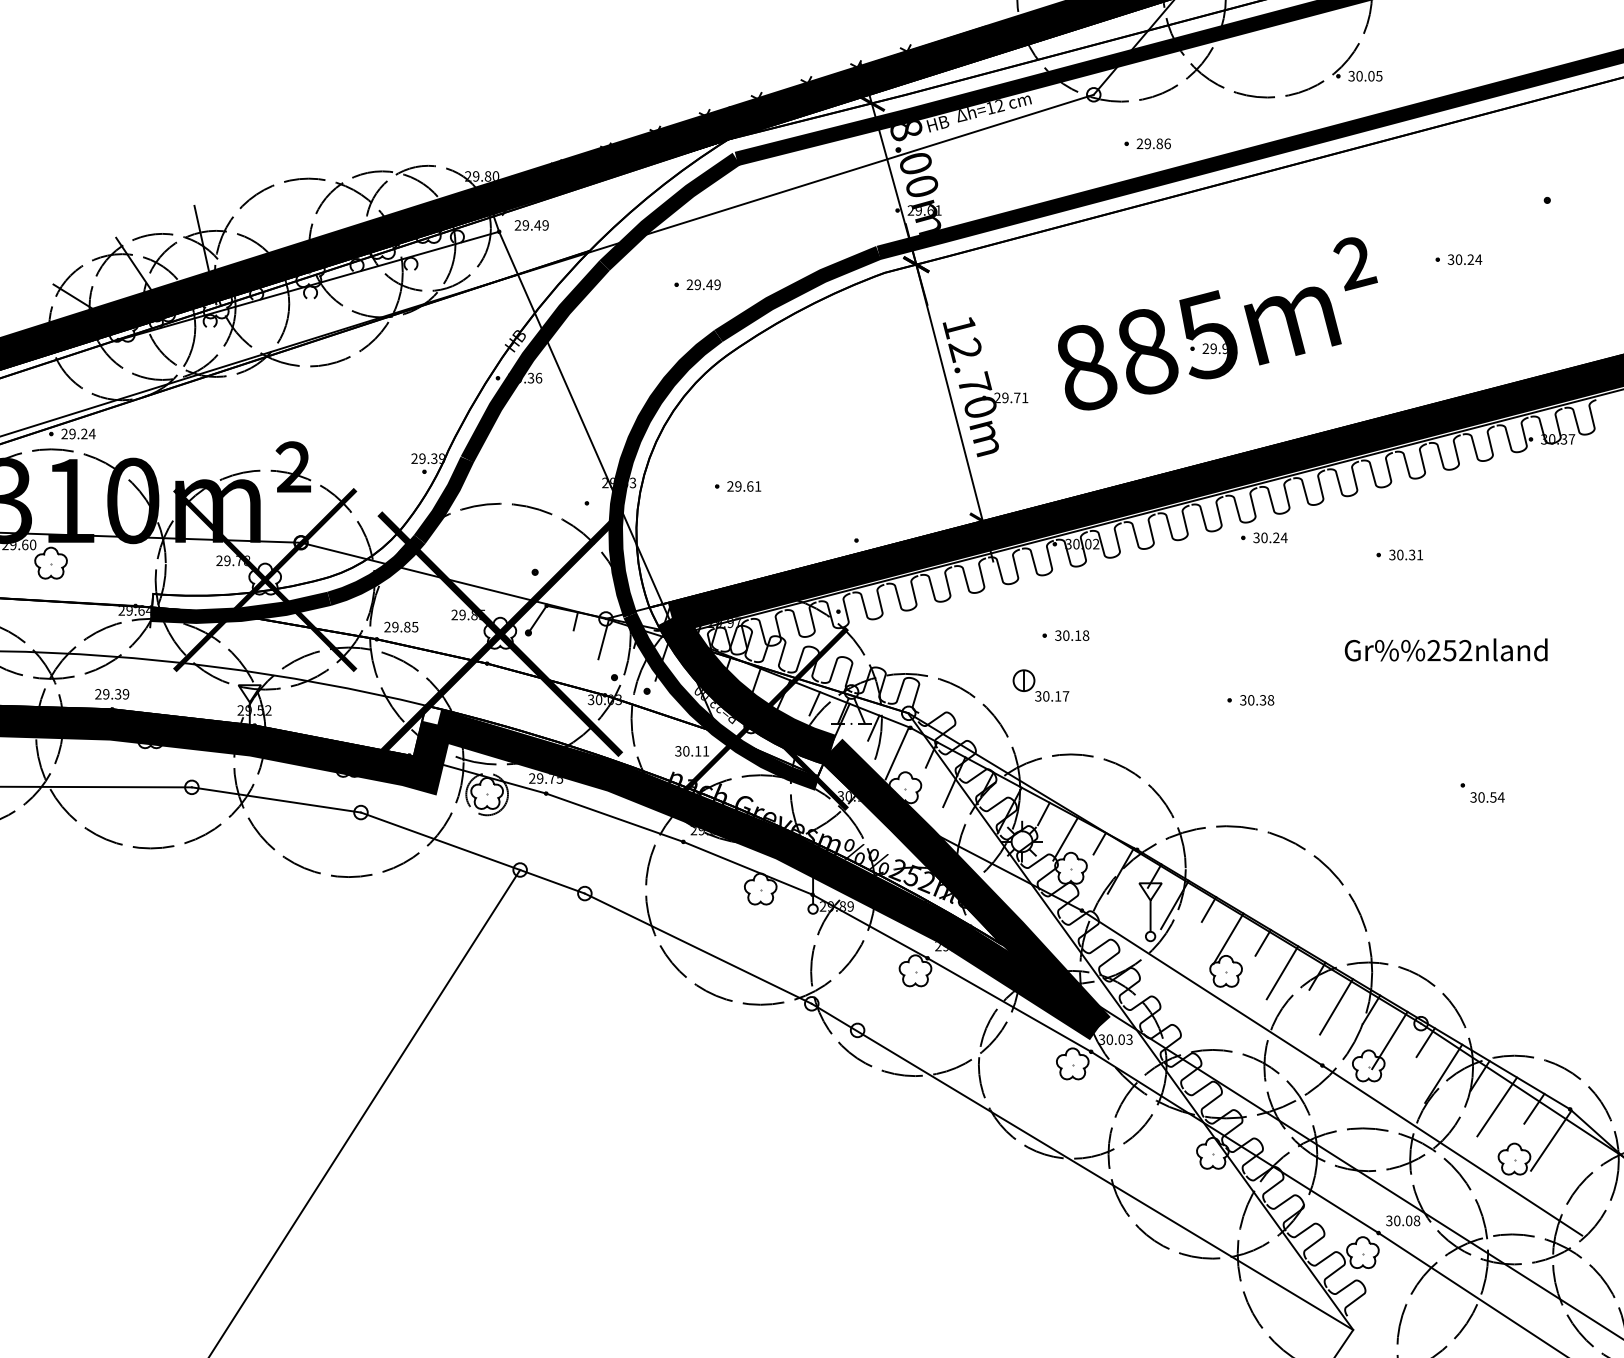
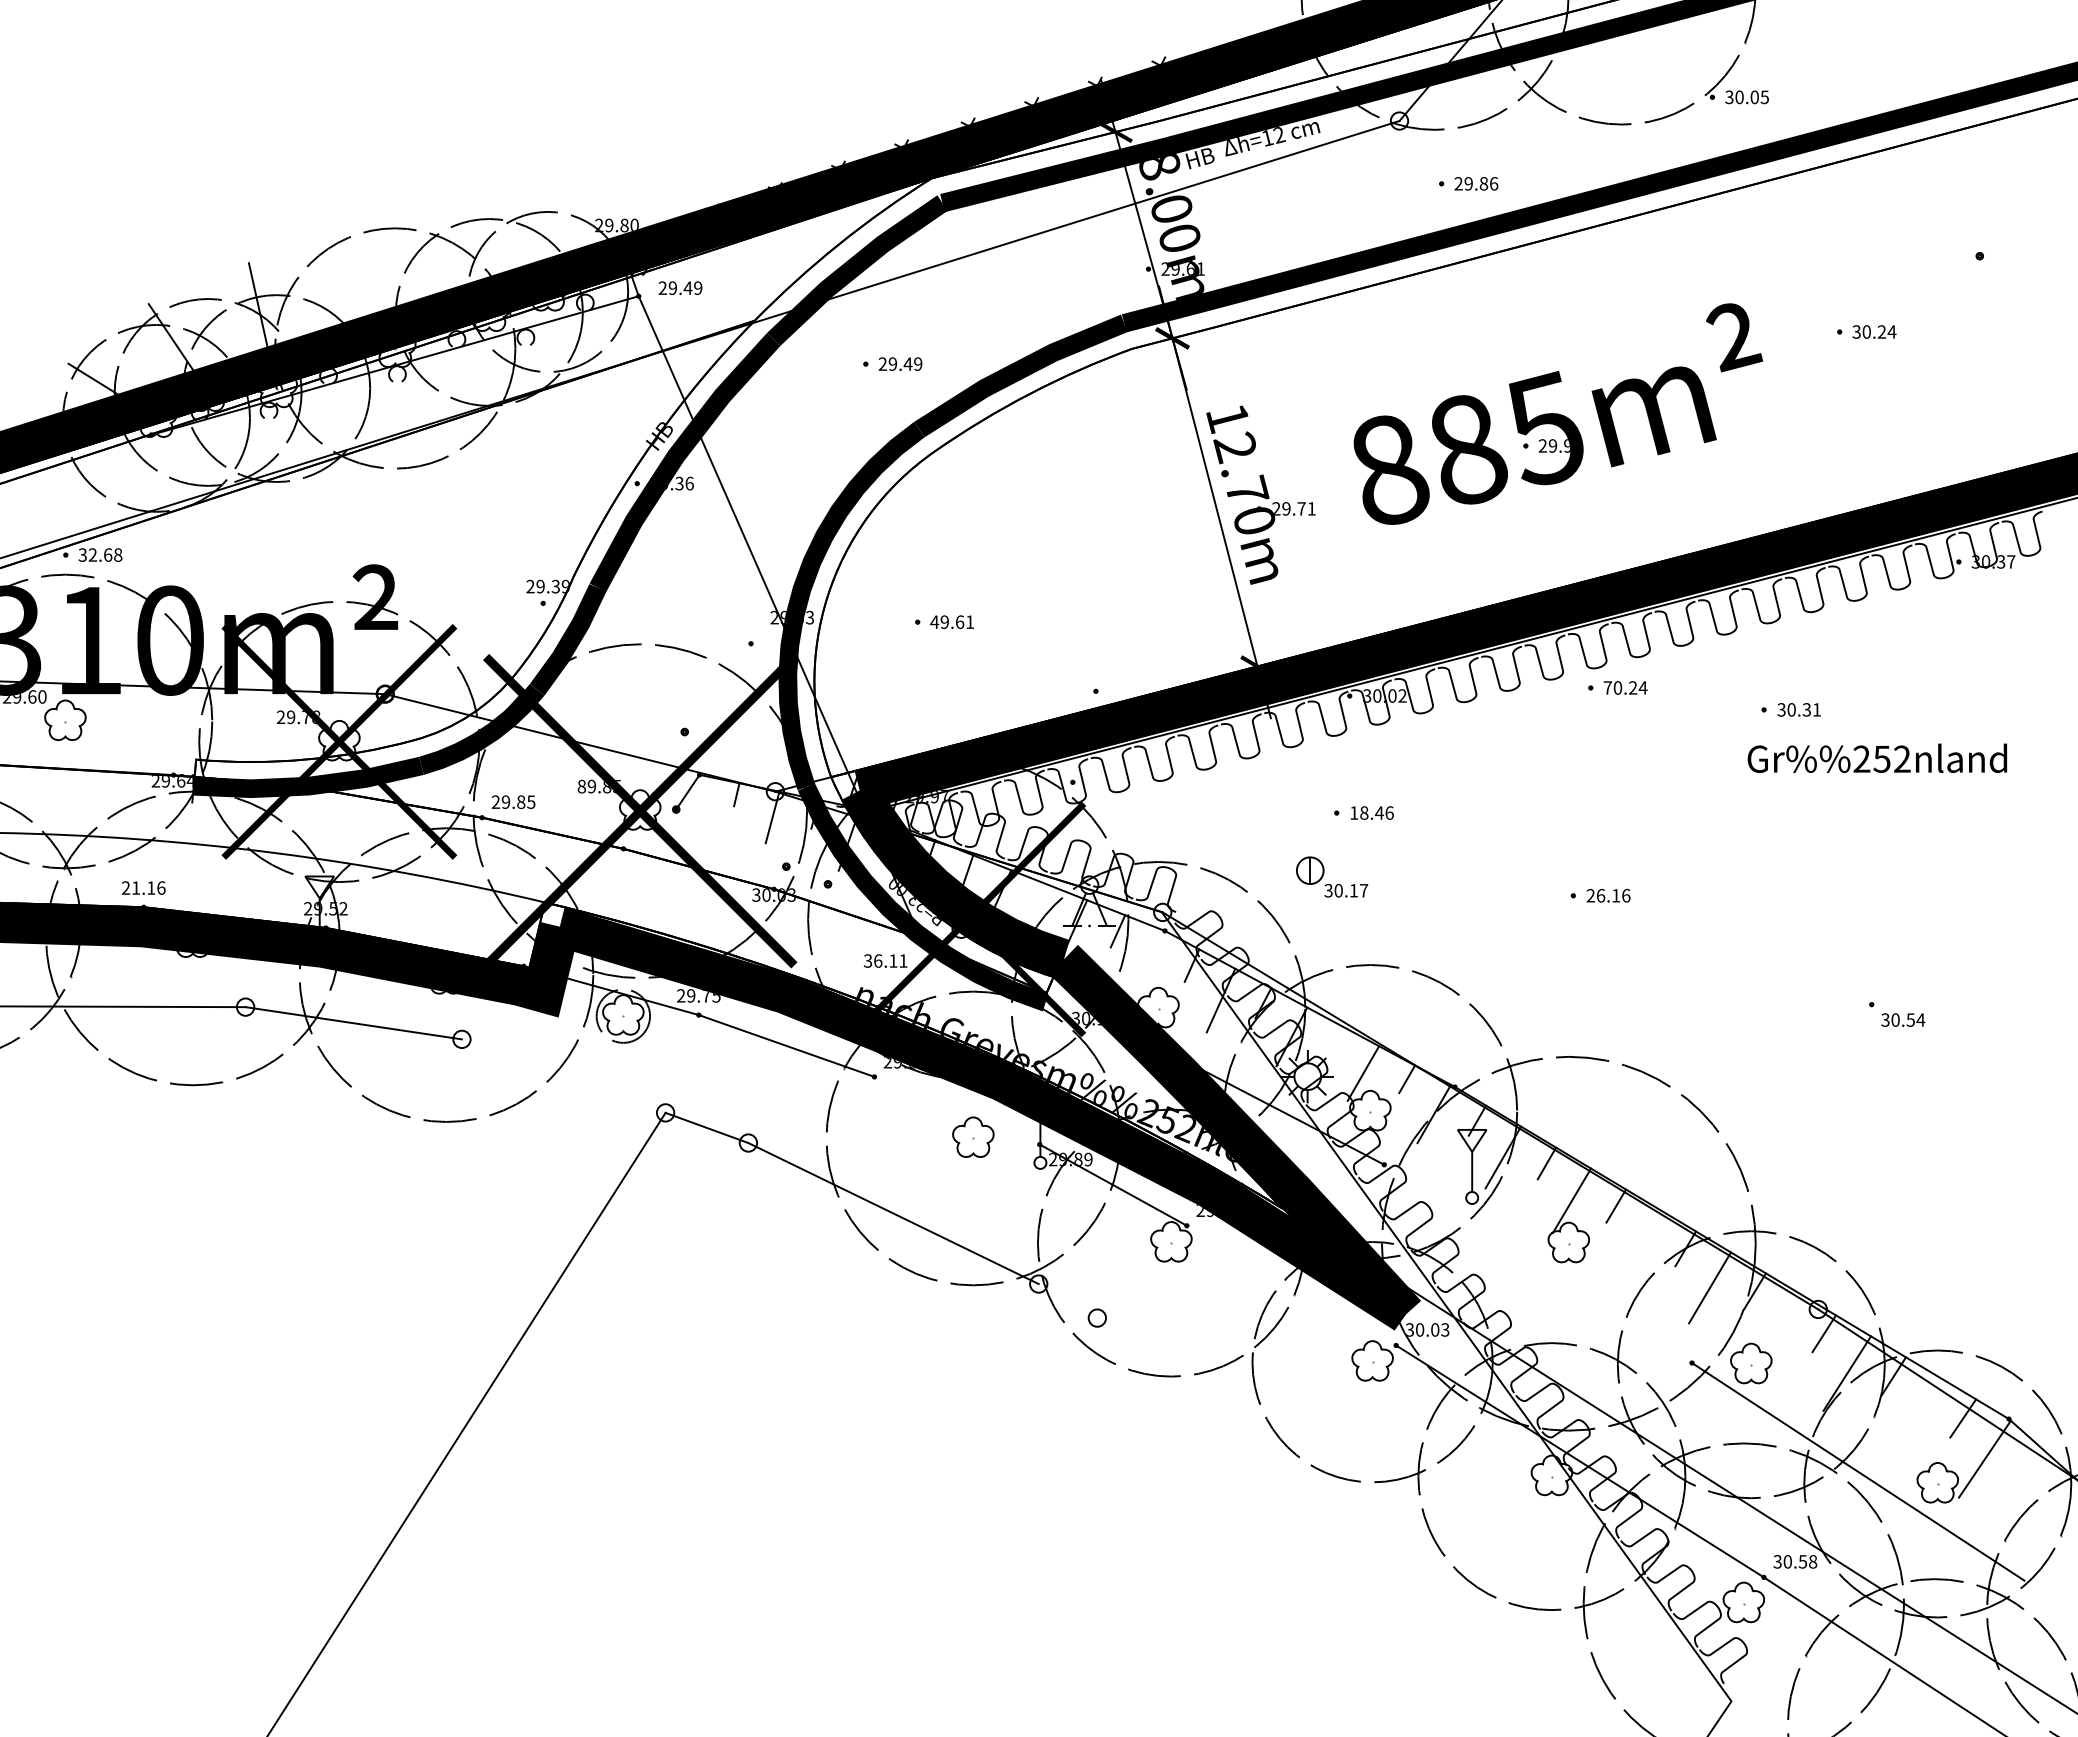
text: (78, 433) -> (100, 554), 29.24 -> 32.68
text: (730, 485) -> (934, 621), 29.61 -> 49.61
text: (1256, 537) -> (1607, 687), 30.24 -> 70.24
text: (454, 614) -> (581, 786), 29.85 -> 89.85
text: (1071, 635) -> (1371, 812), 30.18 -> 18.46
text: (1446, 649) -> (1877, 757), moved
text: (115, 693) -> (148, 887), 29.39 -> 21.16
text: (1257, 700) -> (1608, 895), 30.38 -> 26.16
line: (814, 704) -> (1042, 900), removed
text: (686, 750) -> (878, 960), 30.11 -> 36.11
line: (897, 753) -> (1148, 963), removed
line: (1043, 813) -> (1335, 1040), removed
line: (440, 840) -> (563, 1075), removed
line: (747, 868) -> (956, 1110), removed
line: (1282, 972) -> (1640, 1244), removed
line: (1202, 987) -> (1538, 1263), removed
line: (1009, 1004) -> (1291, 1285), removed
line: (1389, 1040) -> (1777, 1330), removed
line: (1497, 1106) -> (1915, 1415), removed
line: (1082, 1166) -> (1384, 1492), removed
text: (1408, 1220) -> (1802, 1561), 30.08 -> 30.58

